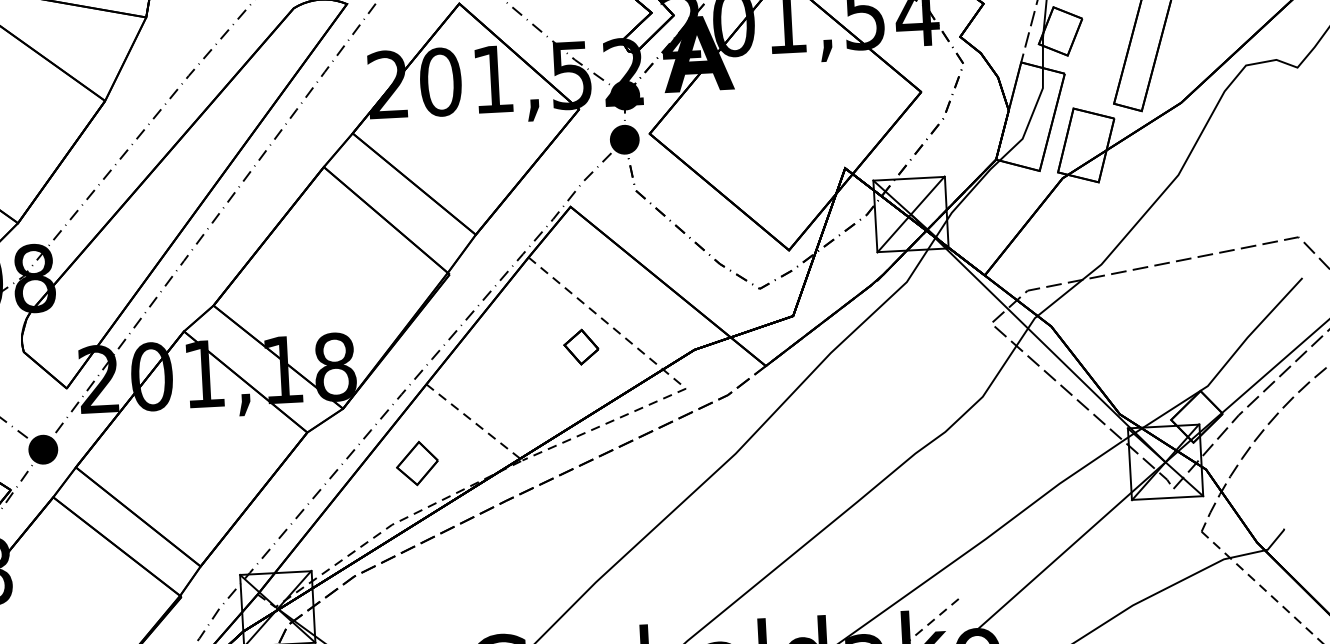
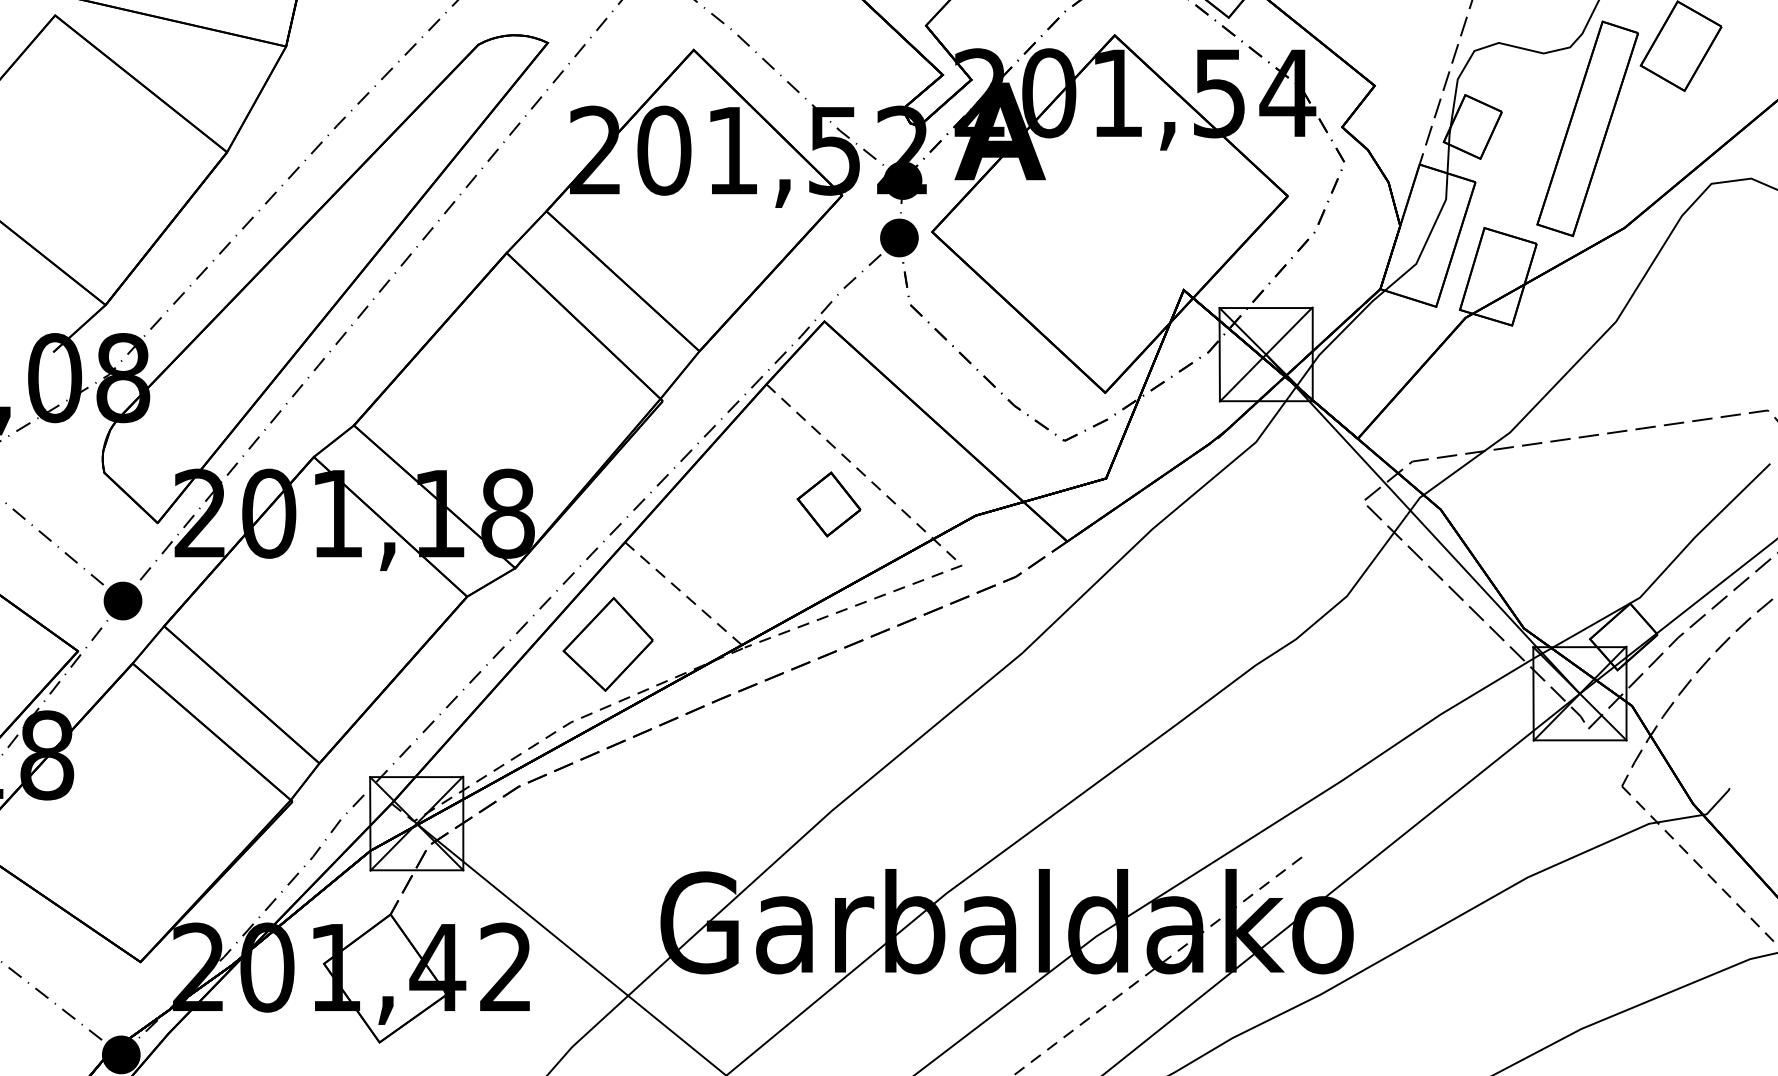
part: (581, 347) -> (828, 504), size x1.43
part: (417, 463) -> (607, 644), size x1.67

